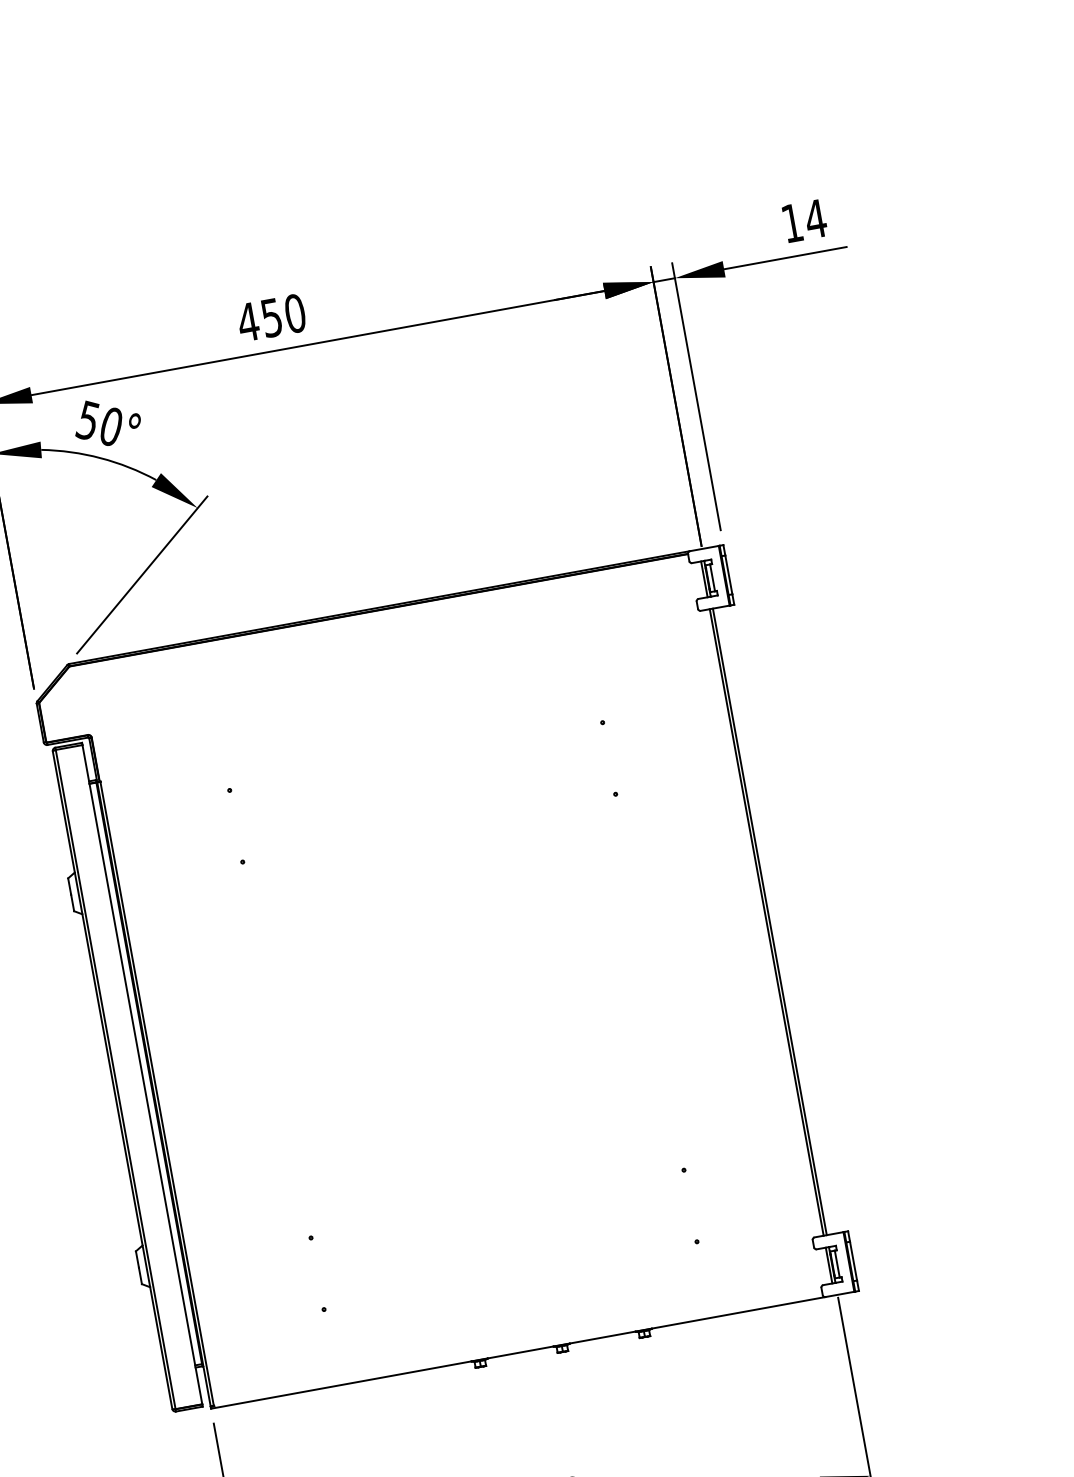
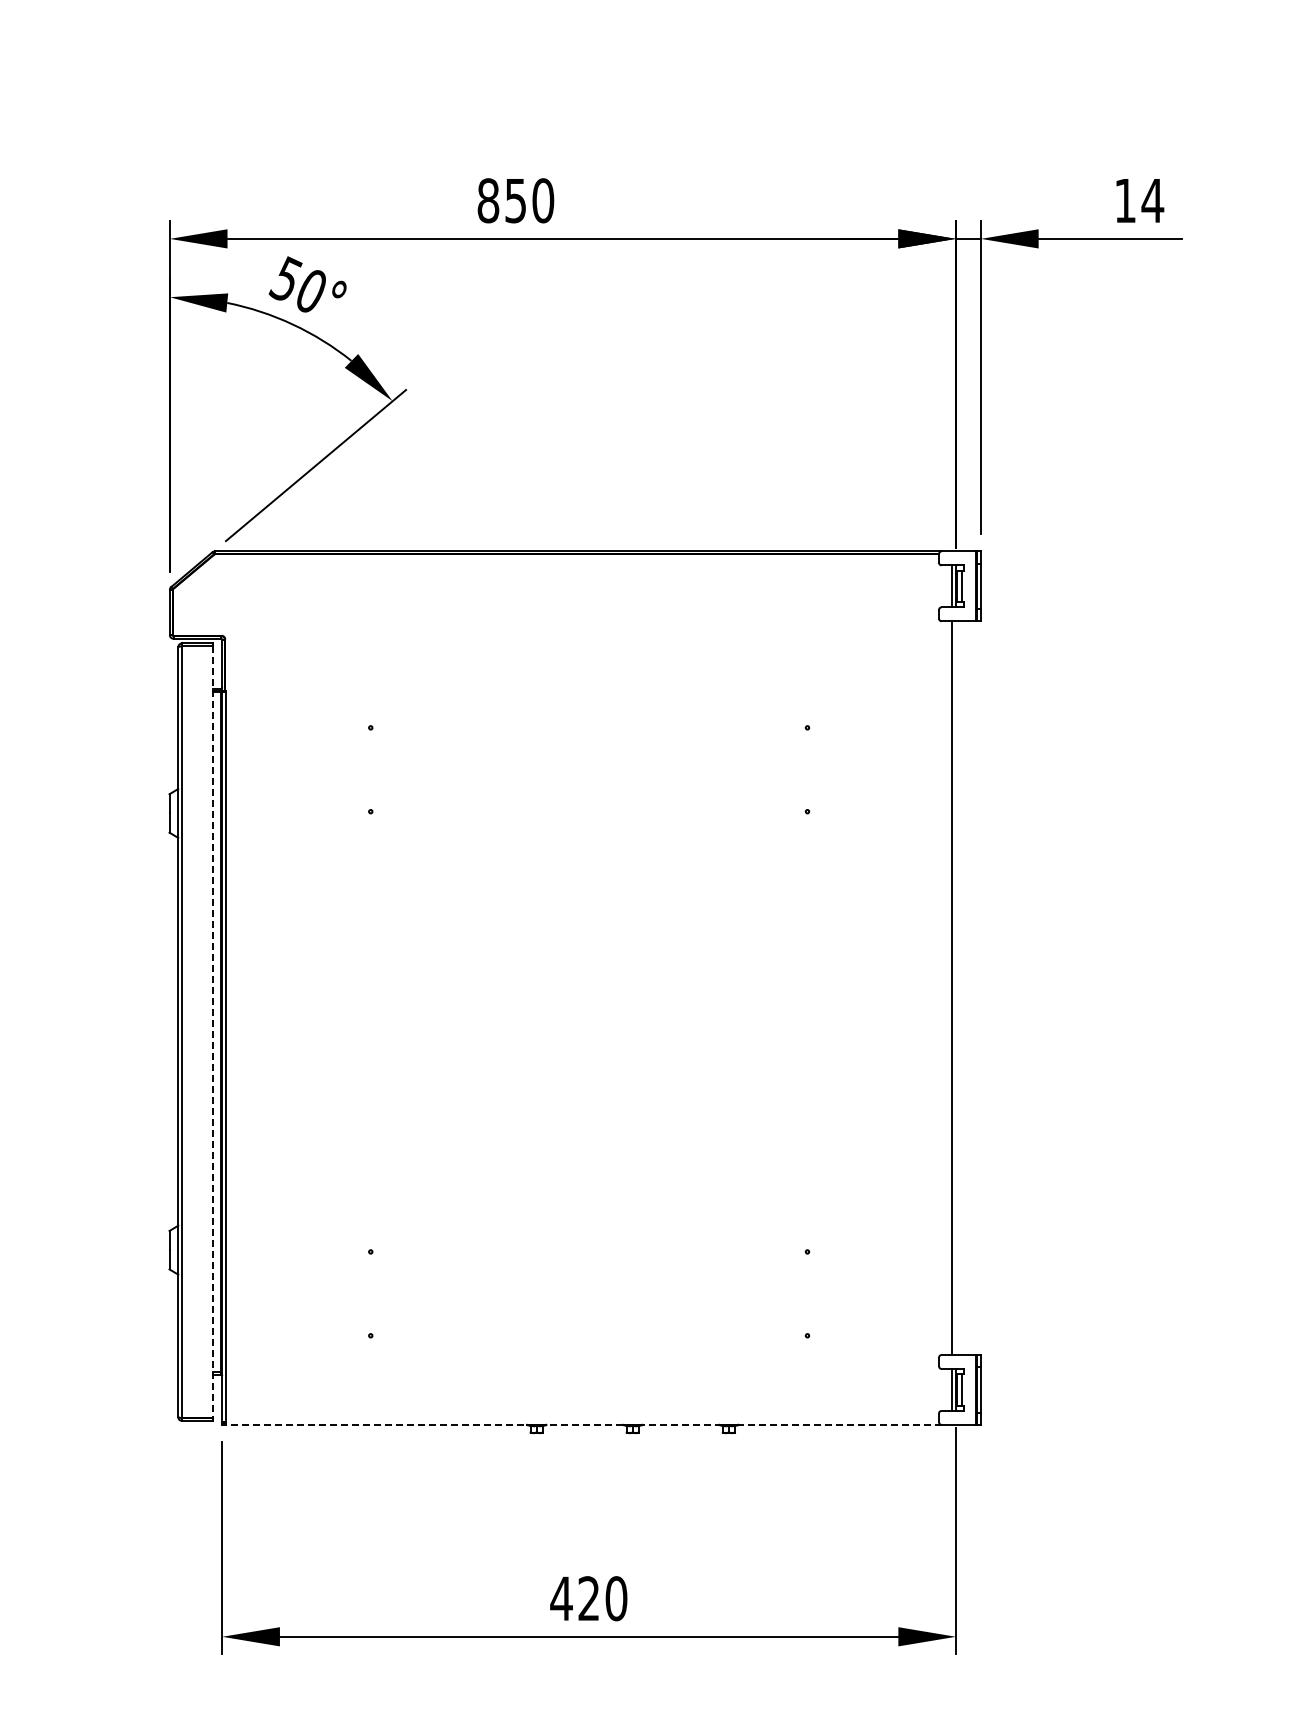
text: (248, 321) -> (488, 200), 450 -> 850
line: (770, 922) -> (956, 988), removed
line: (142, 1075) -> (213, 1032), solid -> dashed
line: (517, 1352) -> (581, 1424), solid -> dashed

